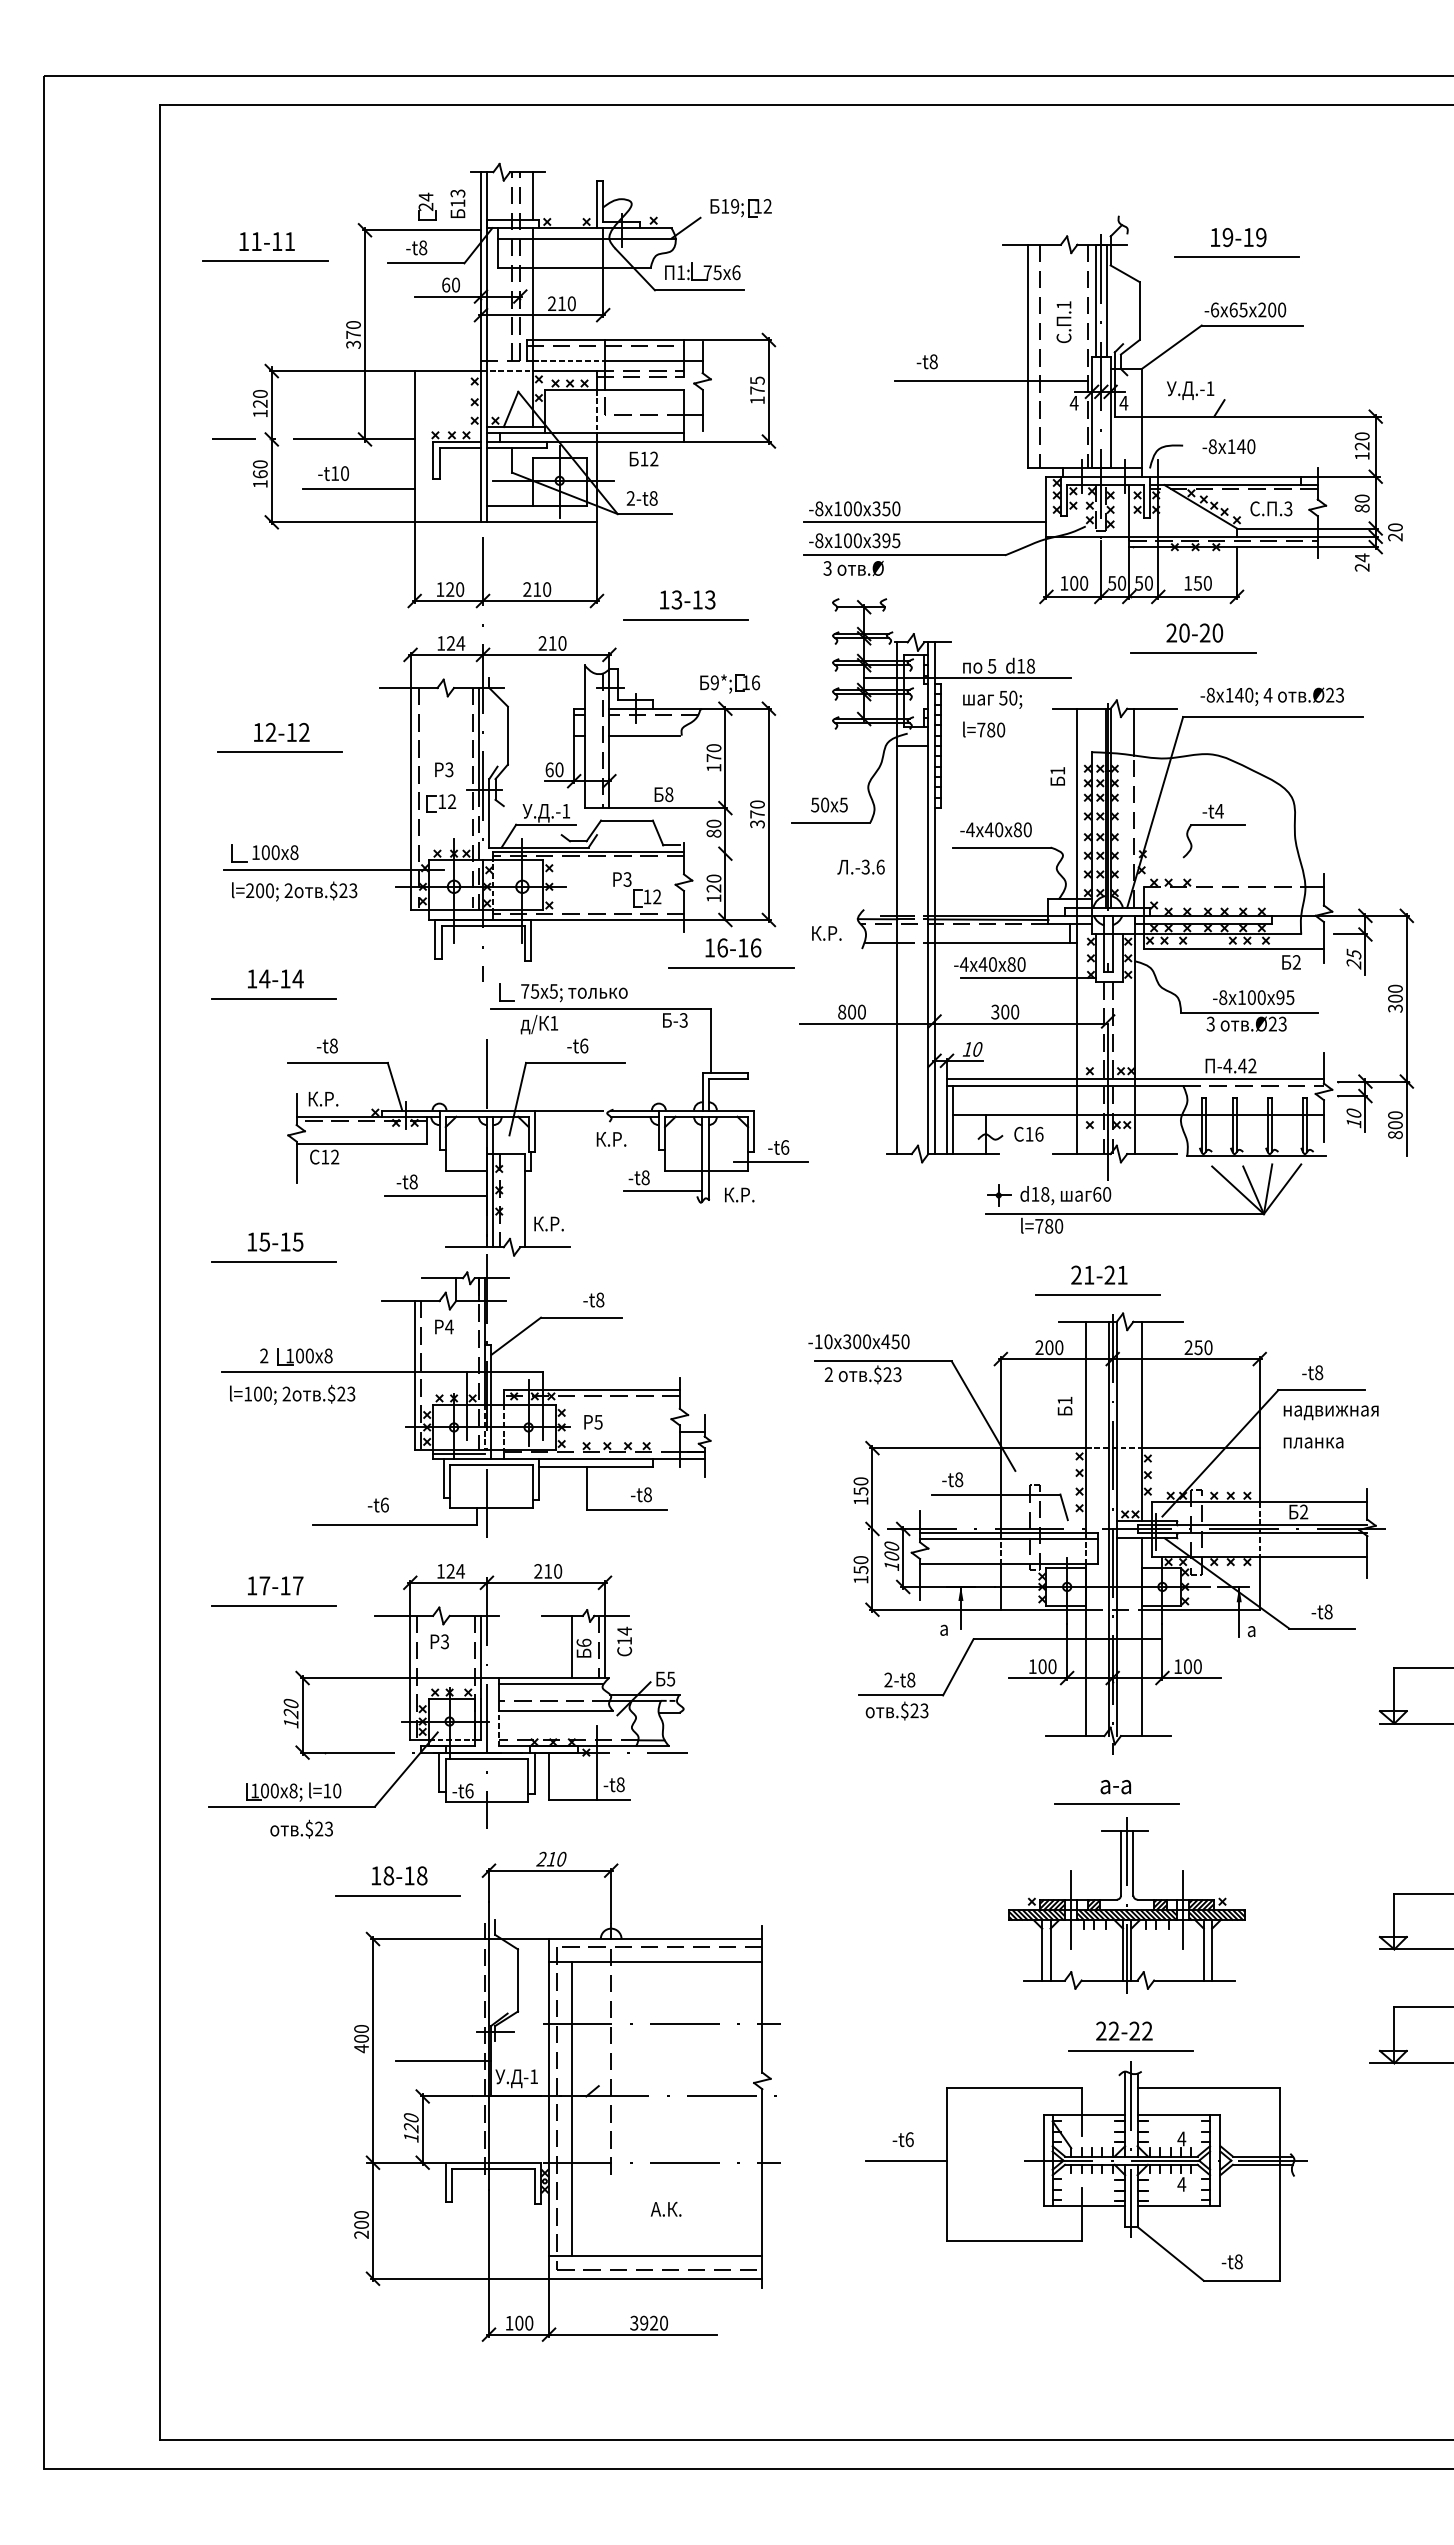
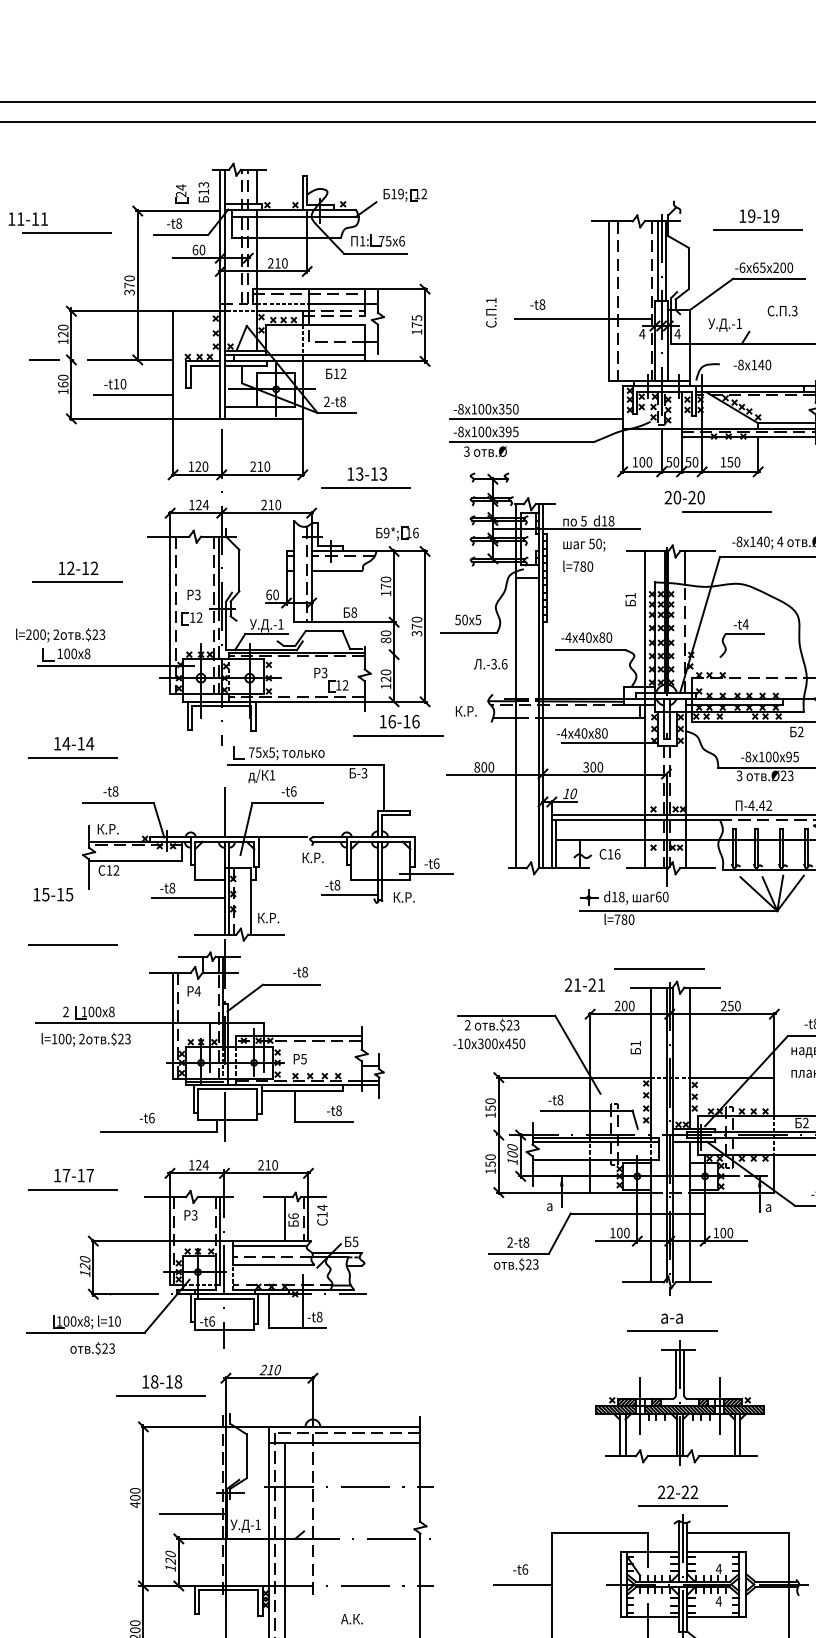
text: (266, 241) -> (27, 219), moved
text: (1063, 321) -> (490, 312), moved
text: (1271, 508) -> (782, 310), moved
text: (1194, 632) -> (684, 497), moved
text: (294, 891) -> (60, 635), moved
text: (275, 1241) -> (53, 894), moved
text: (1099, 1274) -> (584, 984), moved
text: (858, 1341) -> (488, 1043), moved

